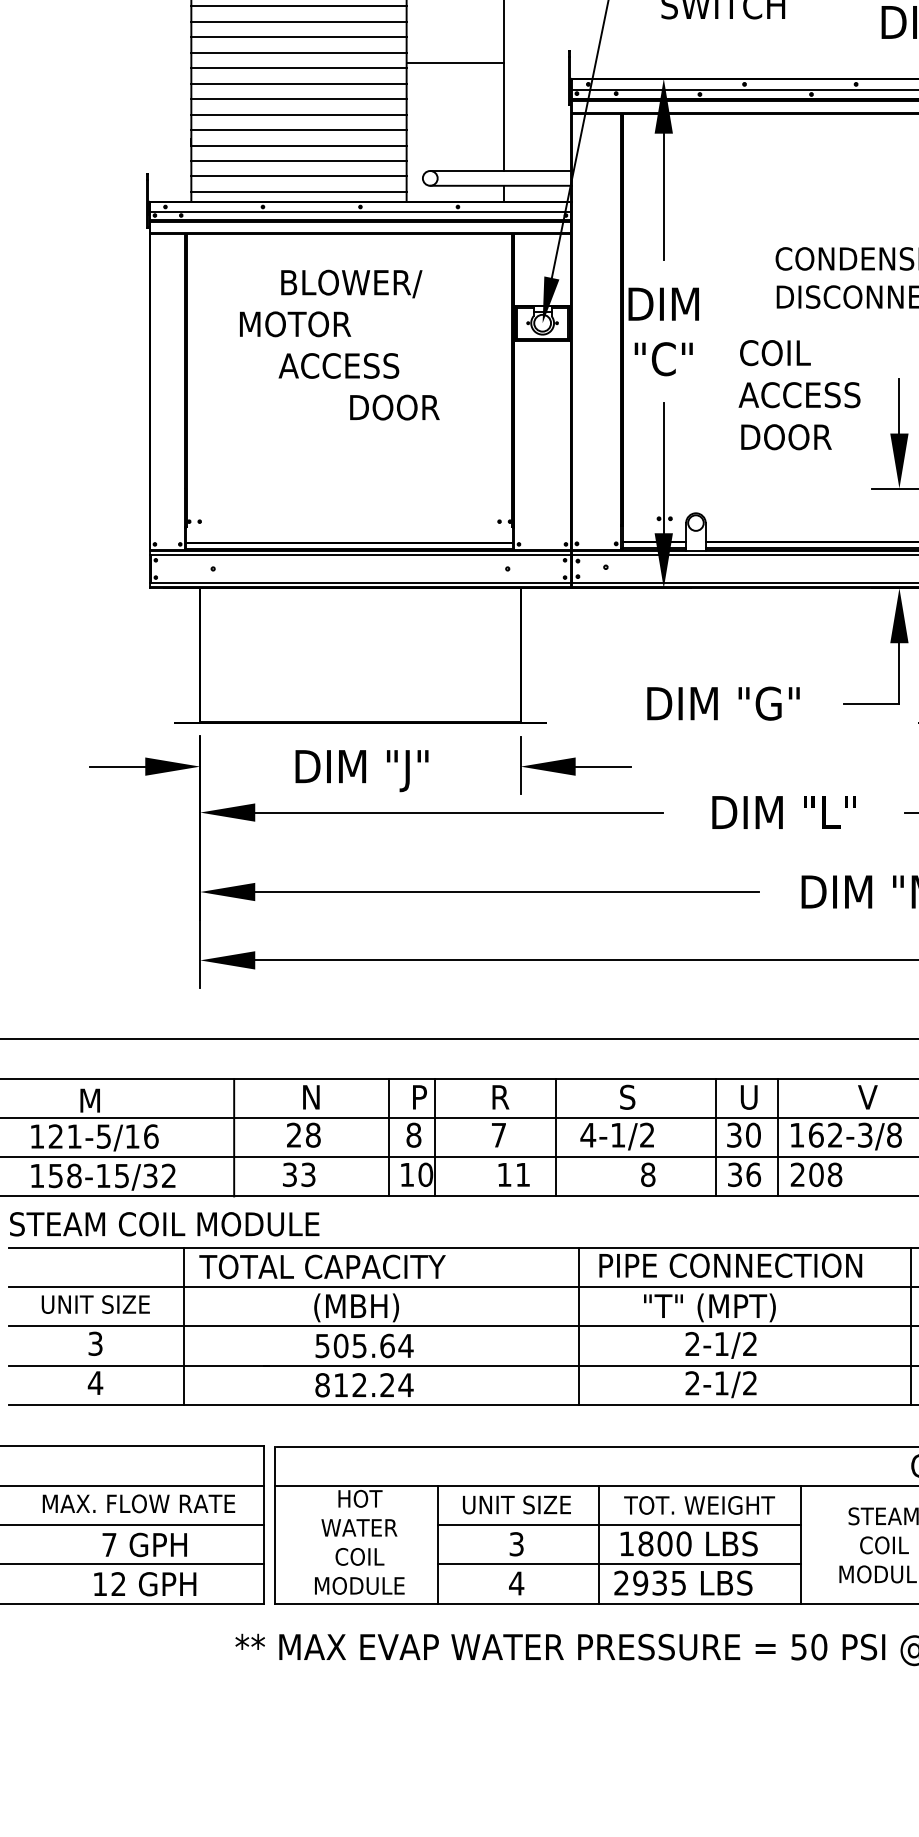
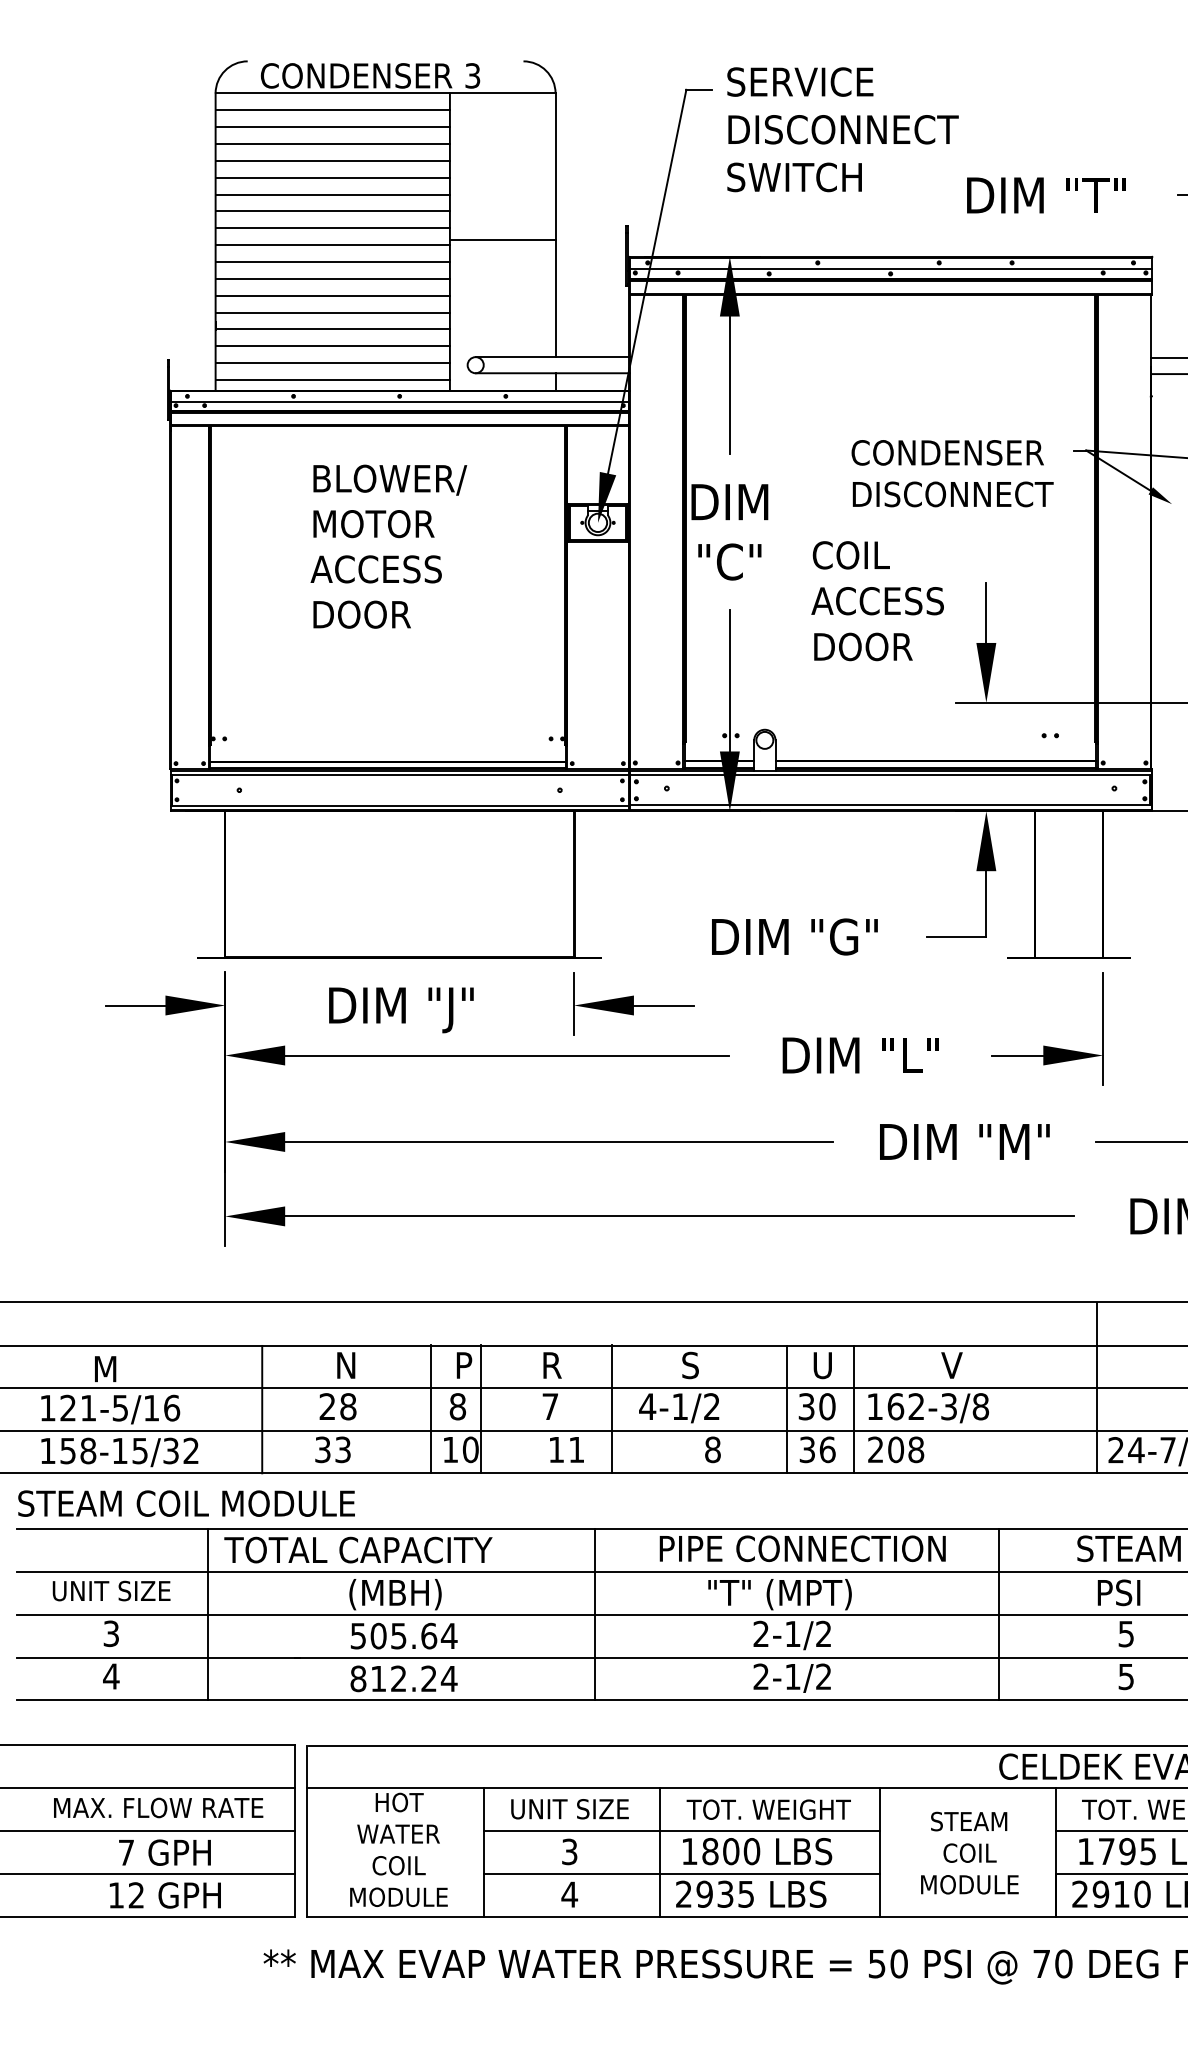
text: (295, 324) -> (373, 524), moved
text: (394, 407) -> (361, 614), moved
line: (578, 1326) -> (595, 1614), moved

